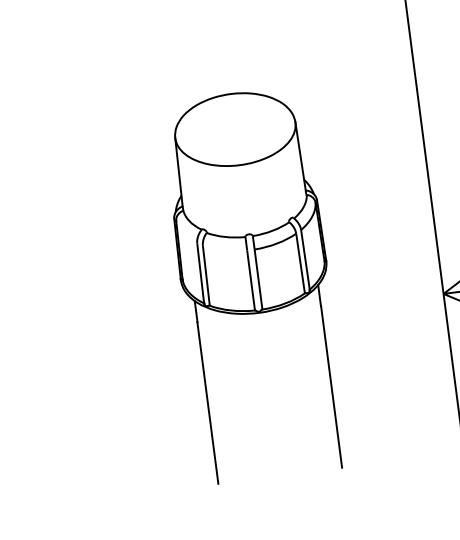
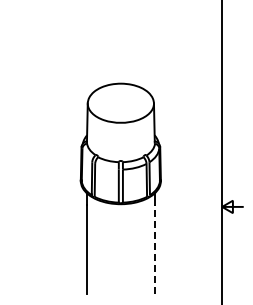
line: (330, 387) -> (154, 249), solid -> dashed

